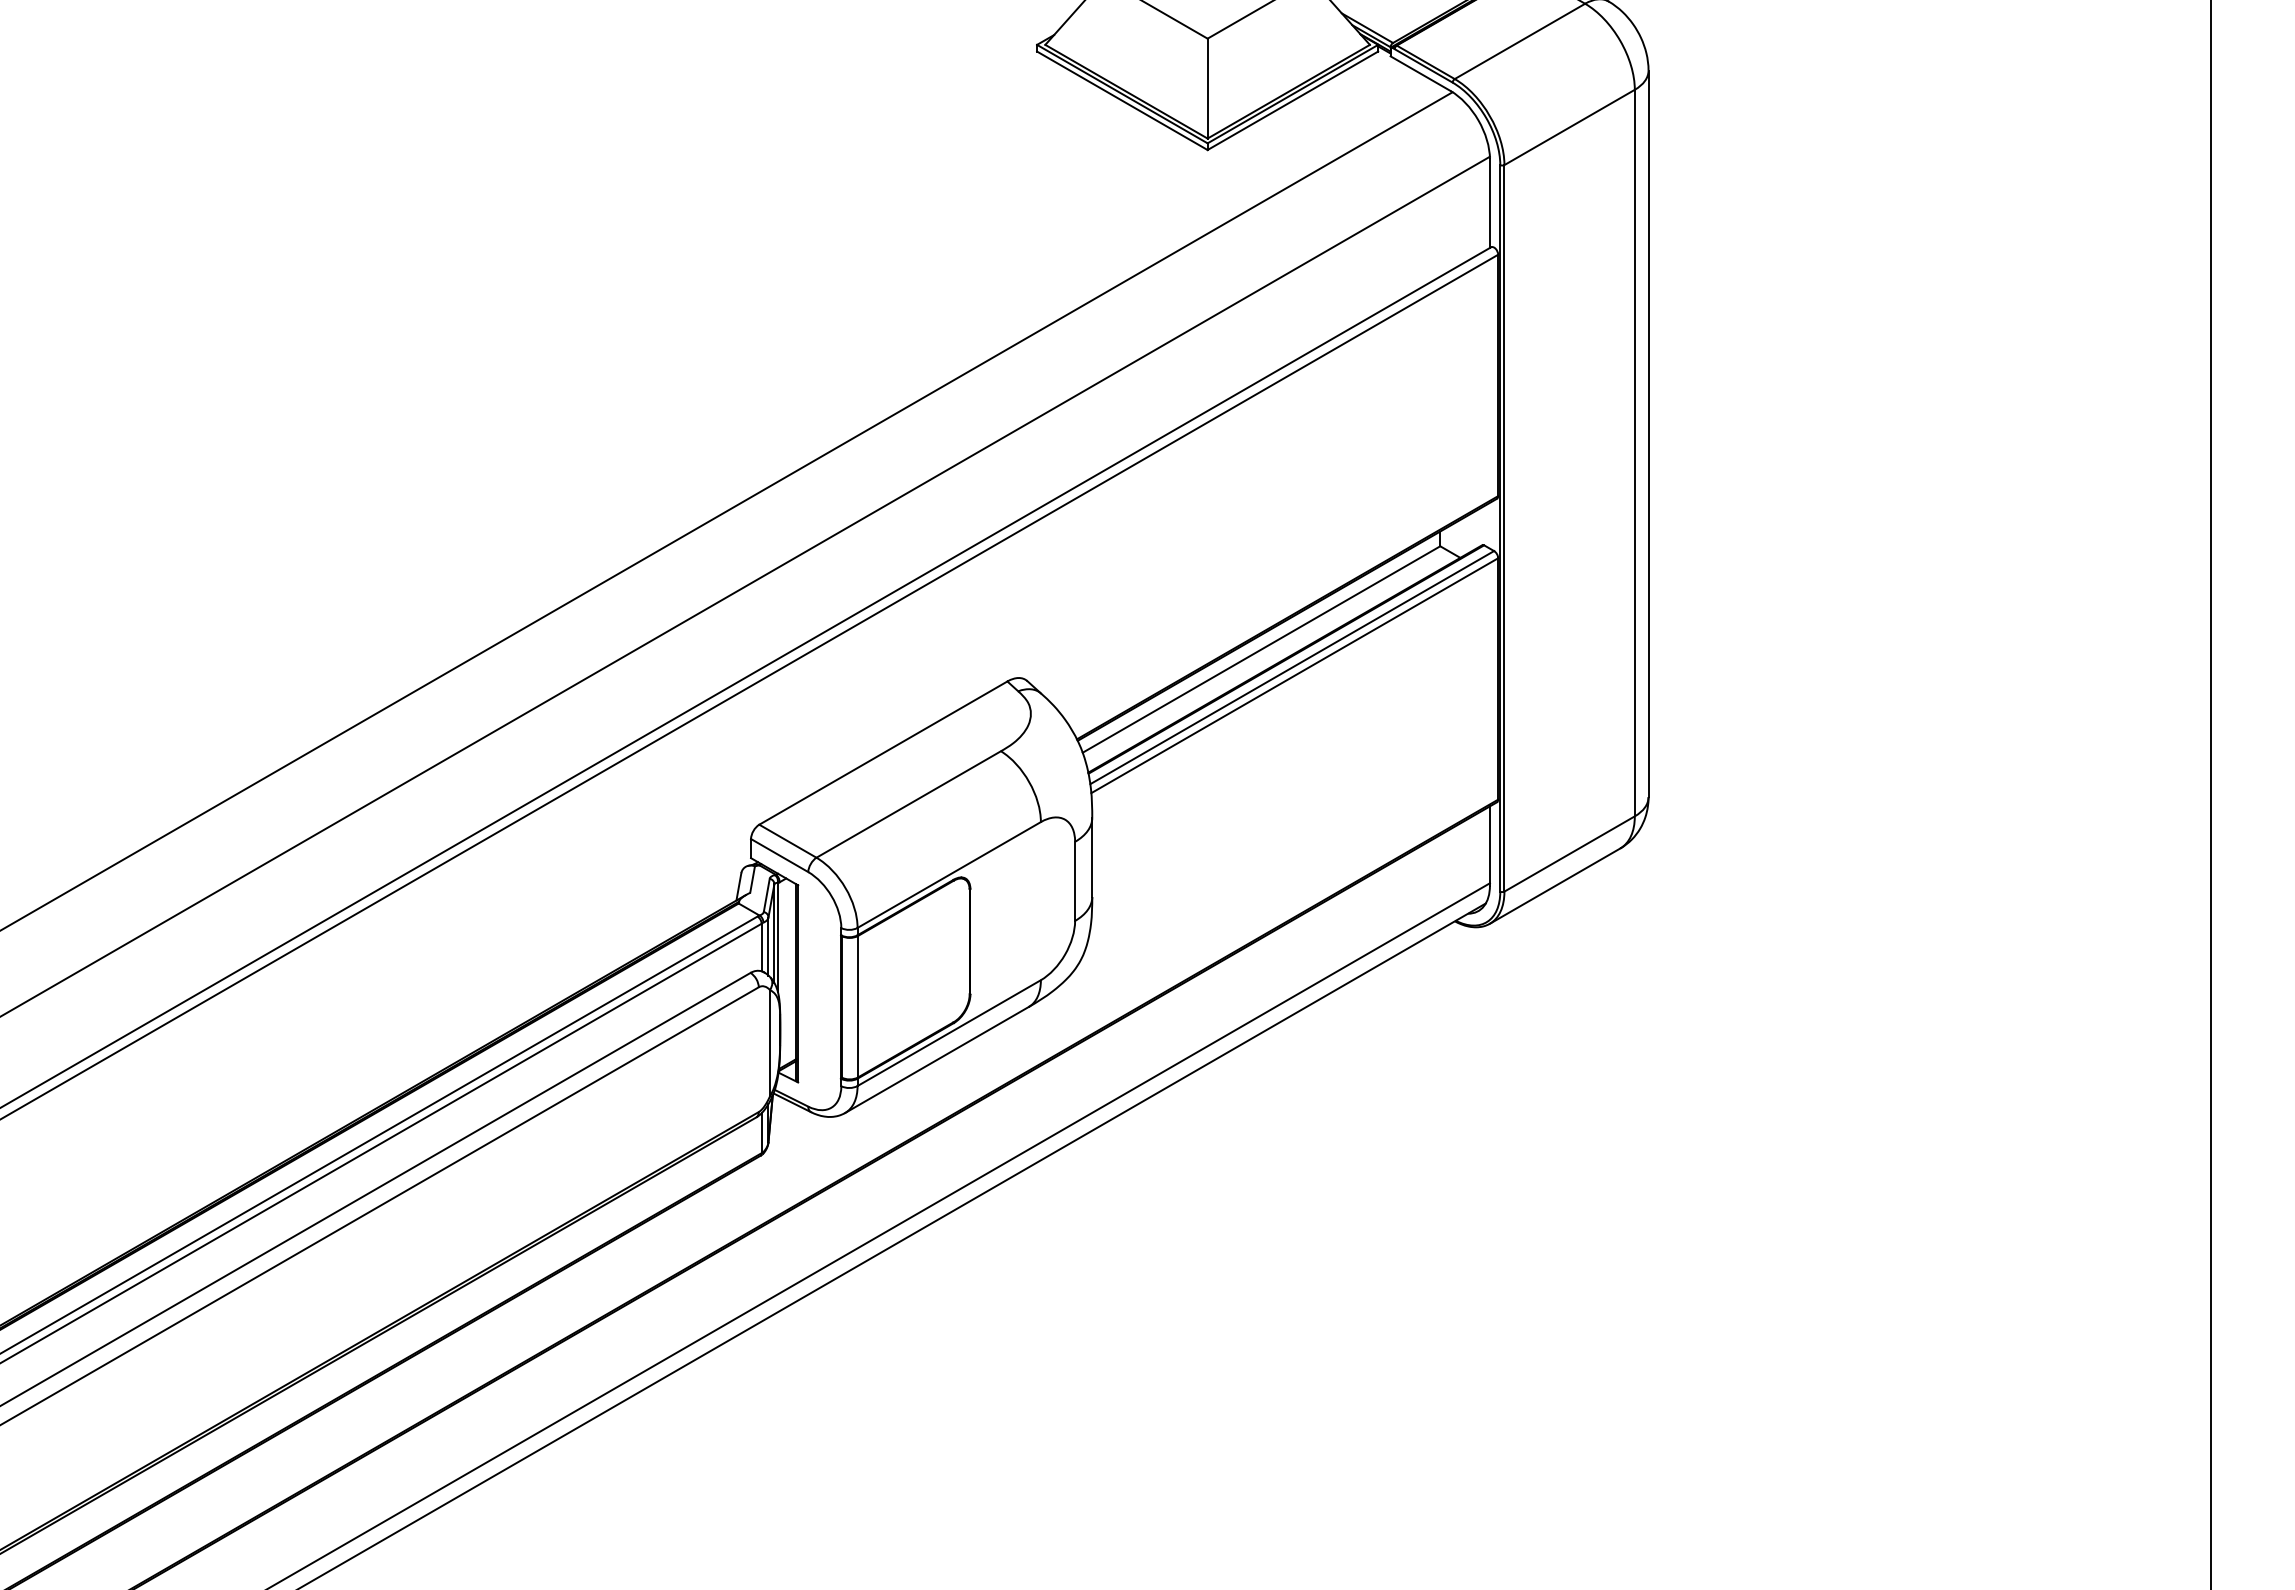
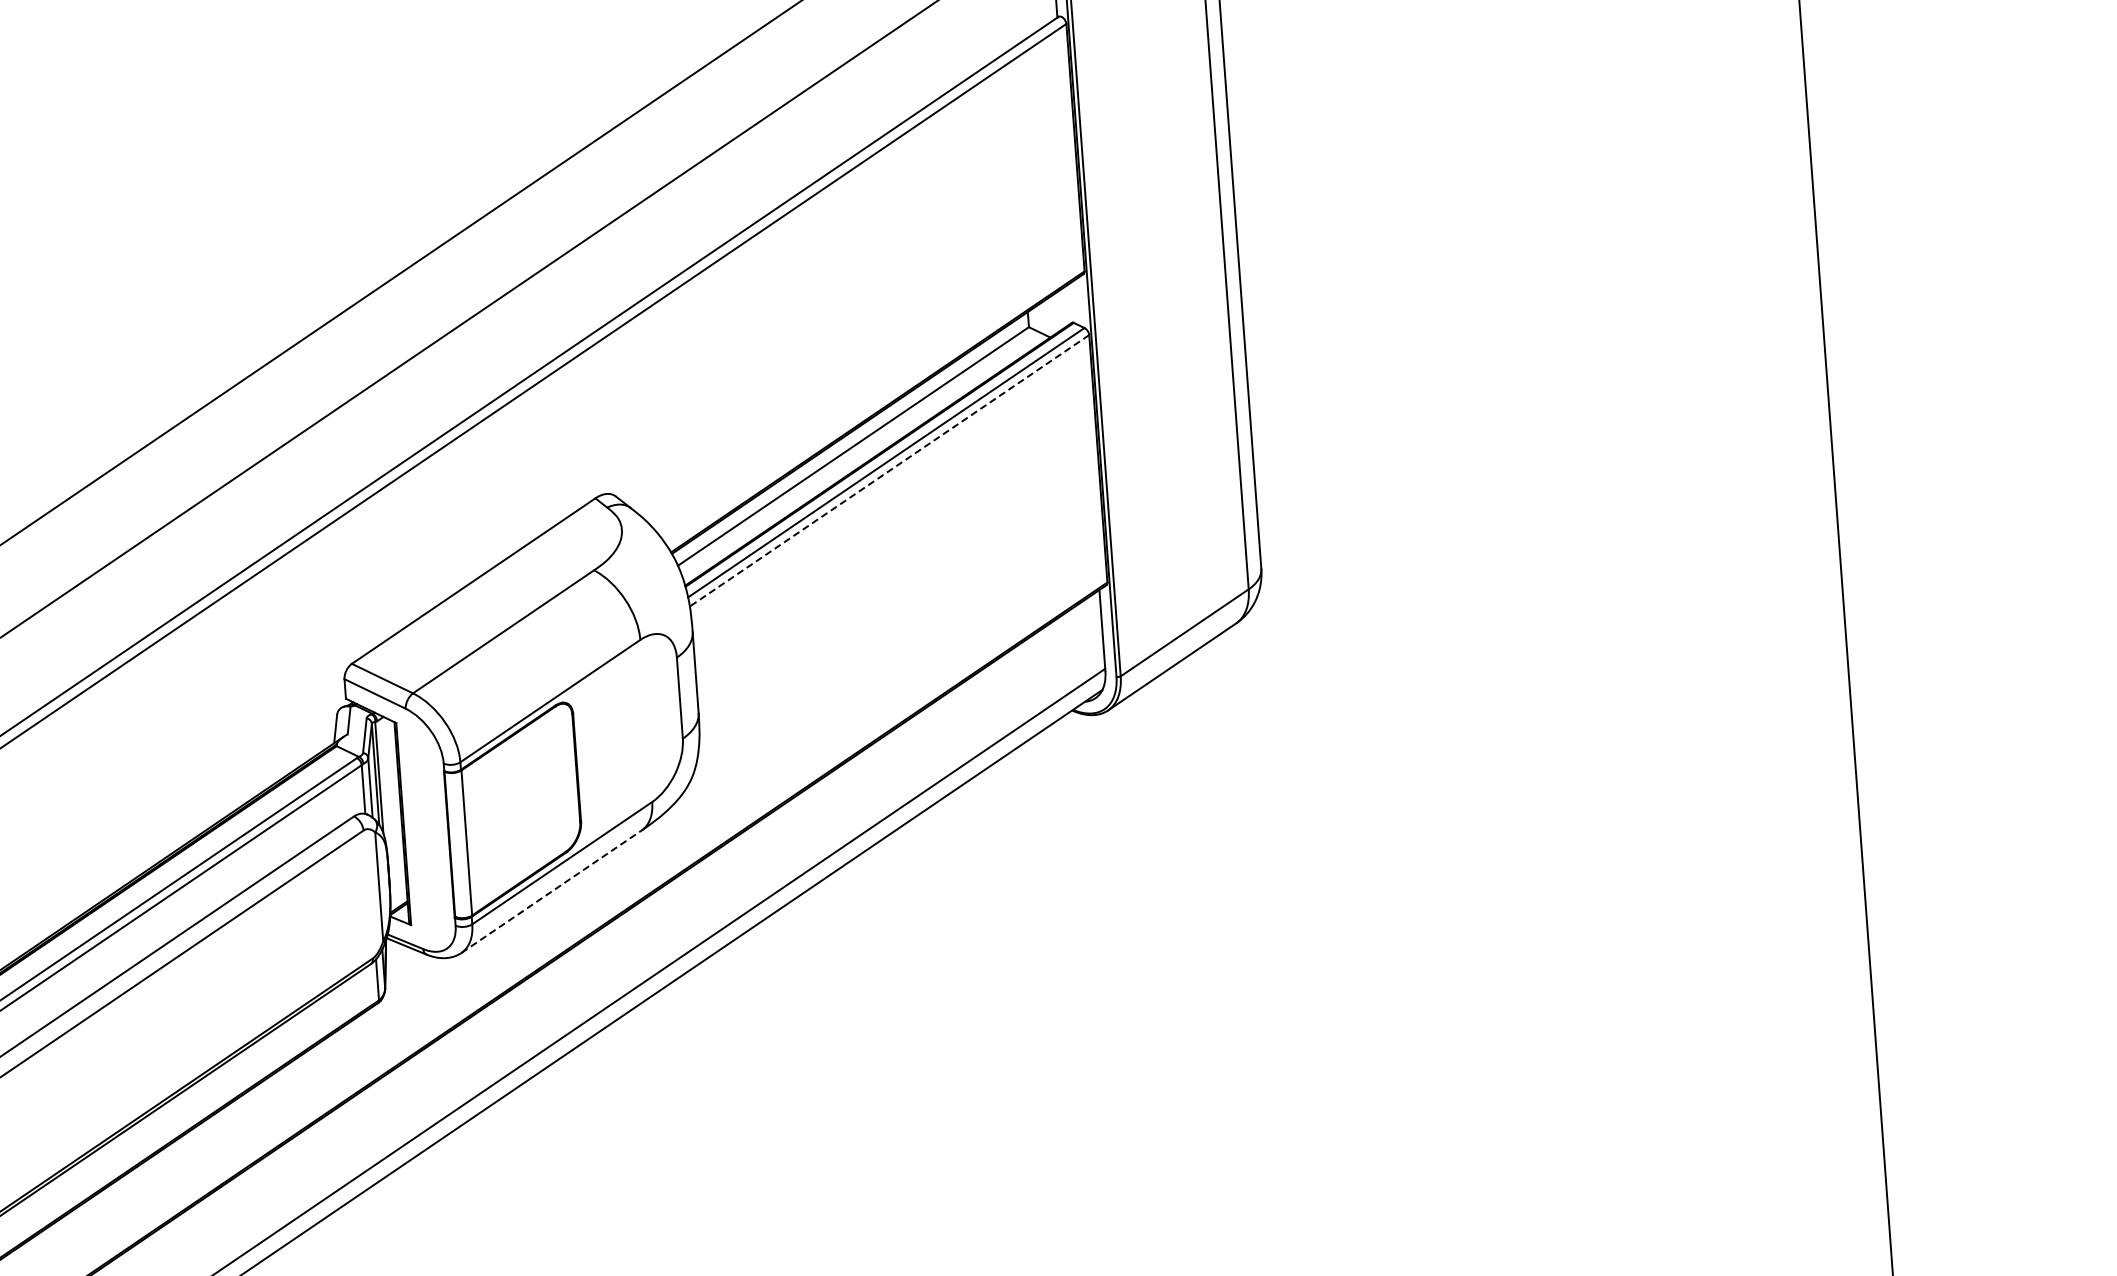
line: (1294, 675) -> (889, 470), solid -> dashed
line: (937, 1059) -> (552, 891), solid -> dashed

